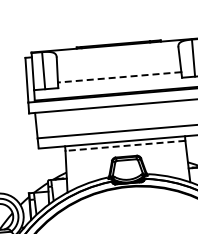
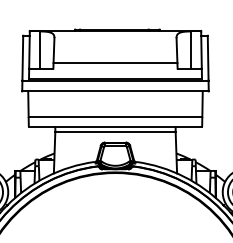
line: (119, 77) -> (115, 63), dashed -> solid
line: (125, 145) -> (115, 131), dashed -> solid

